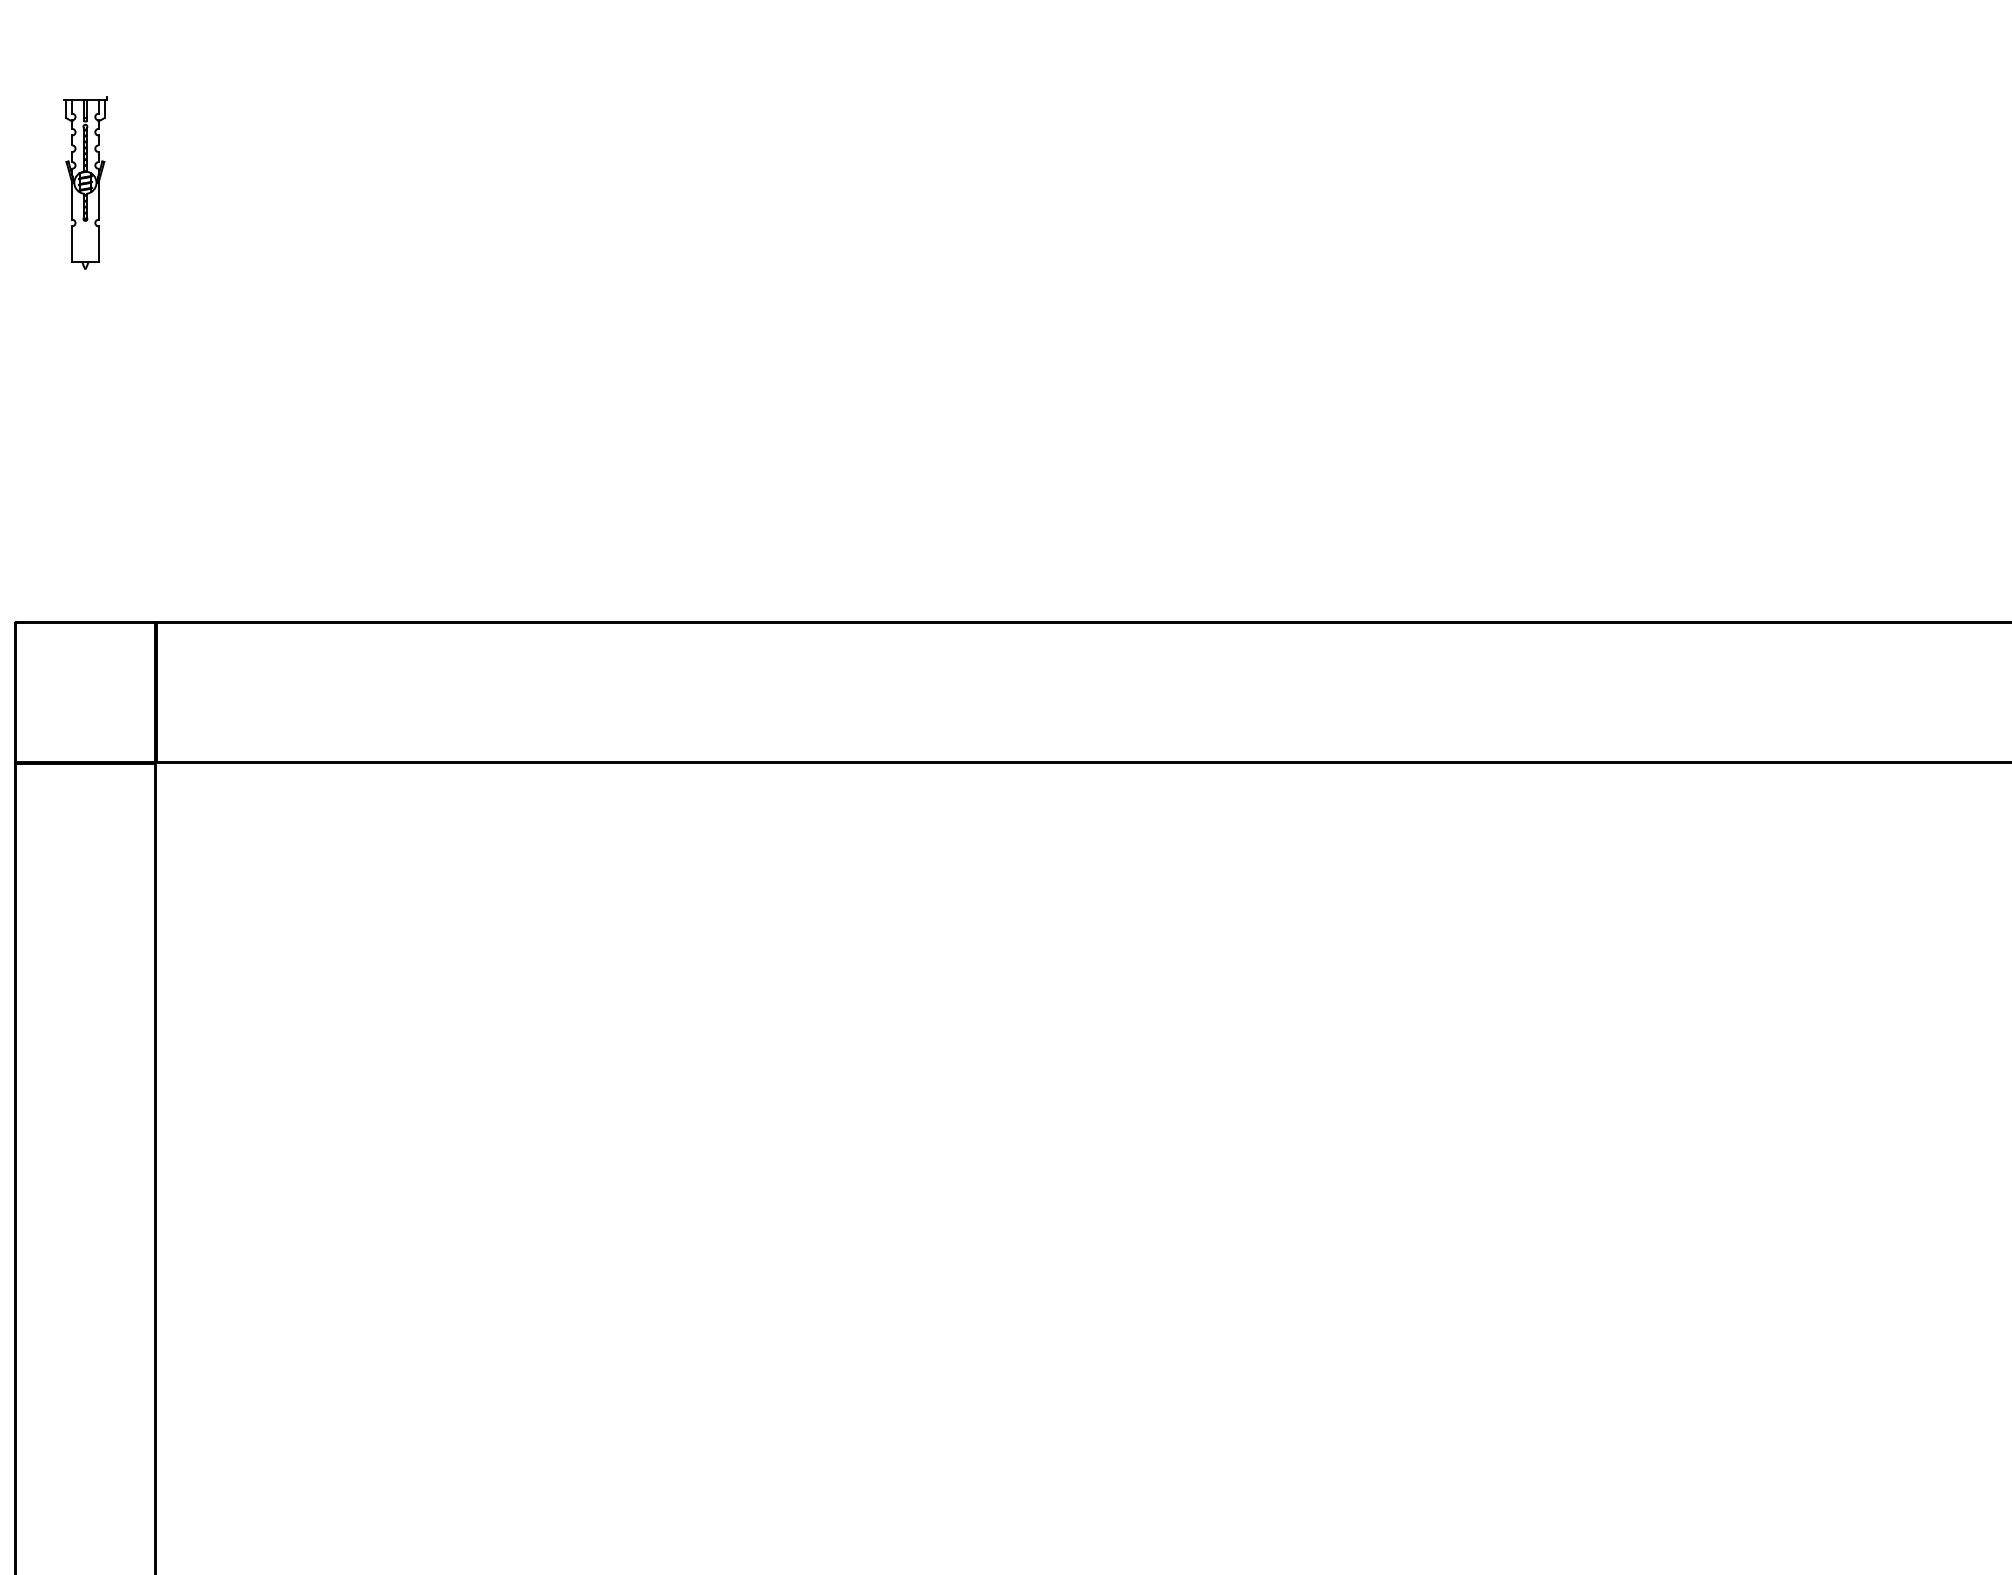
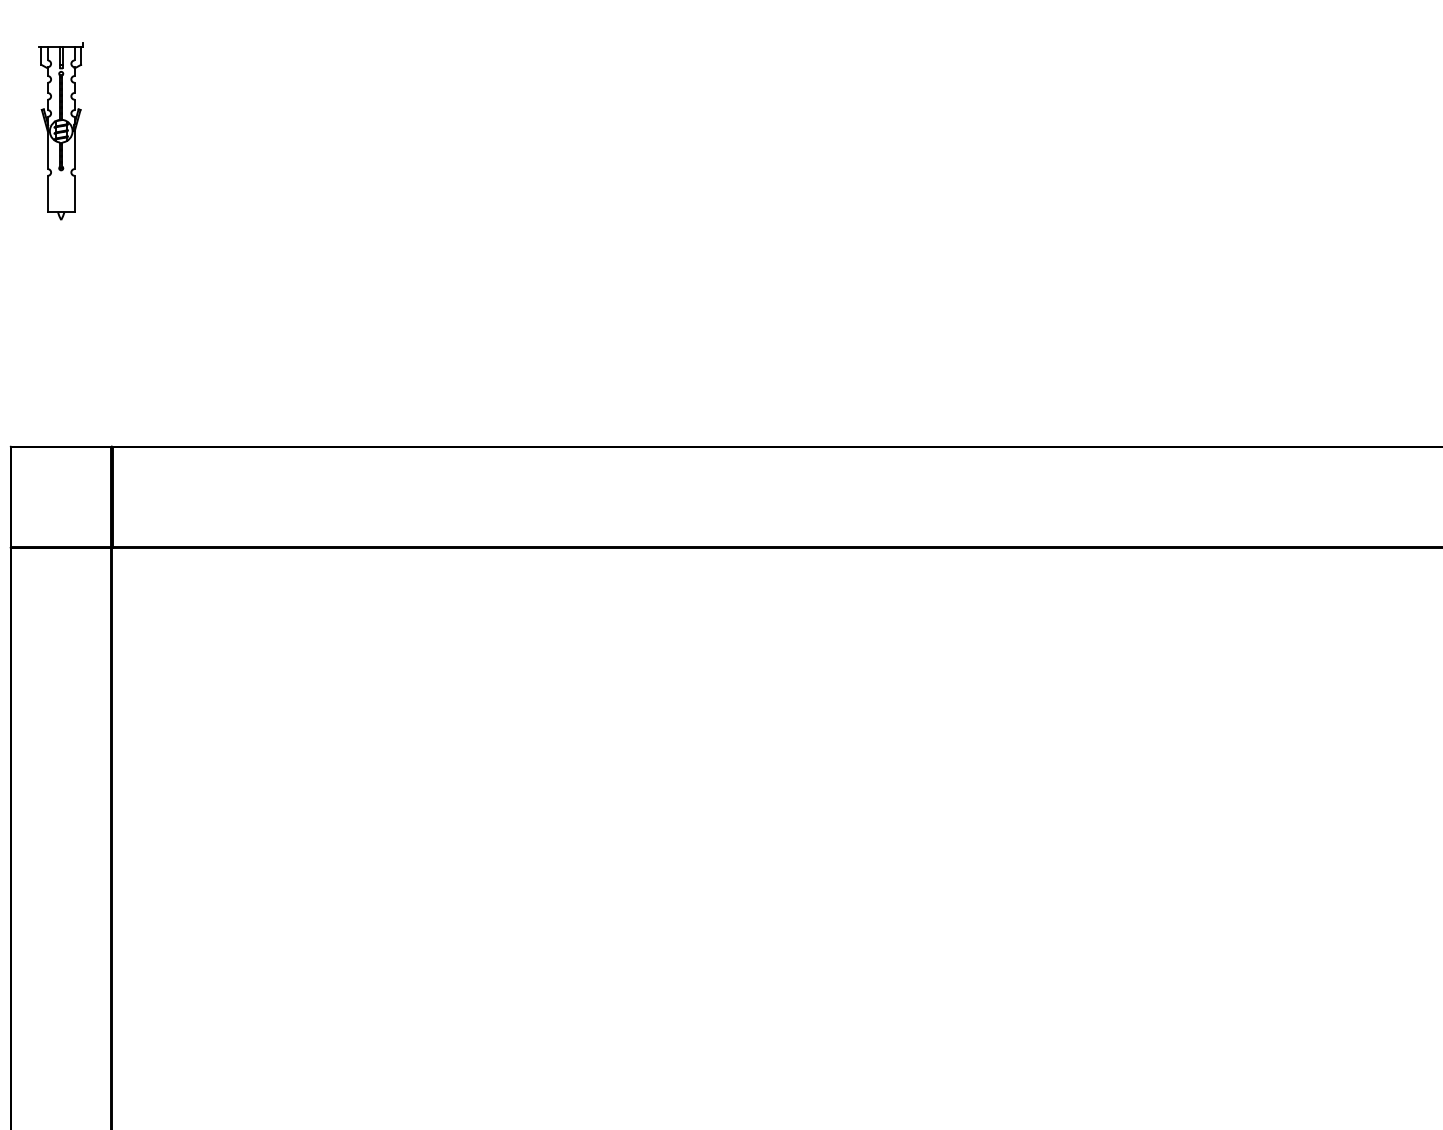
part: (85, 182) -> (61, 131), size x1.43

